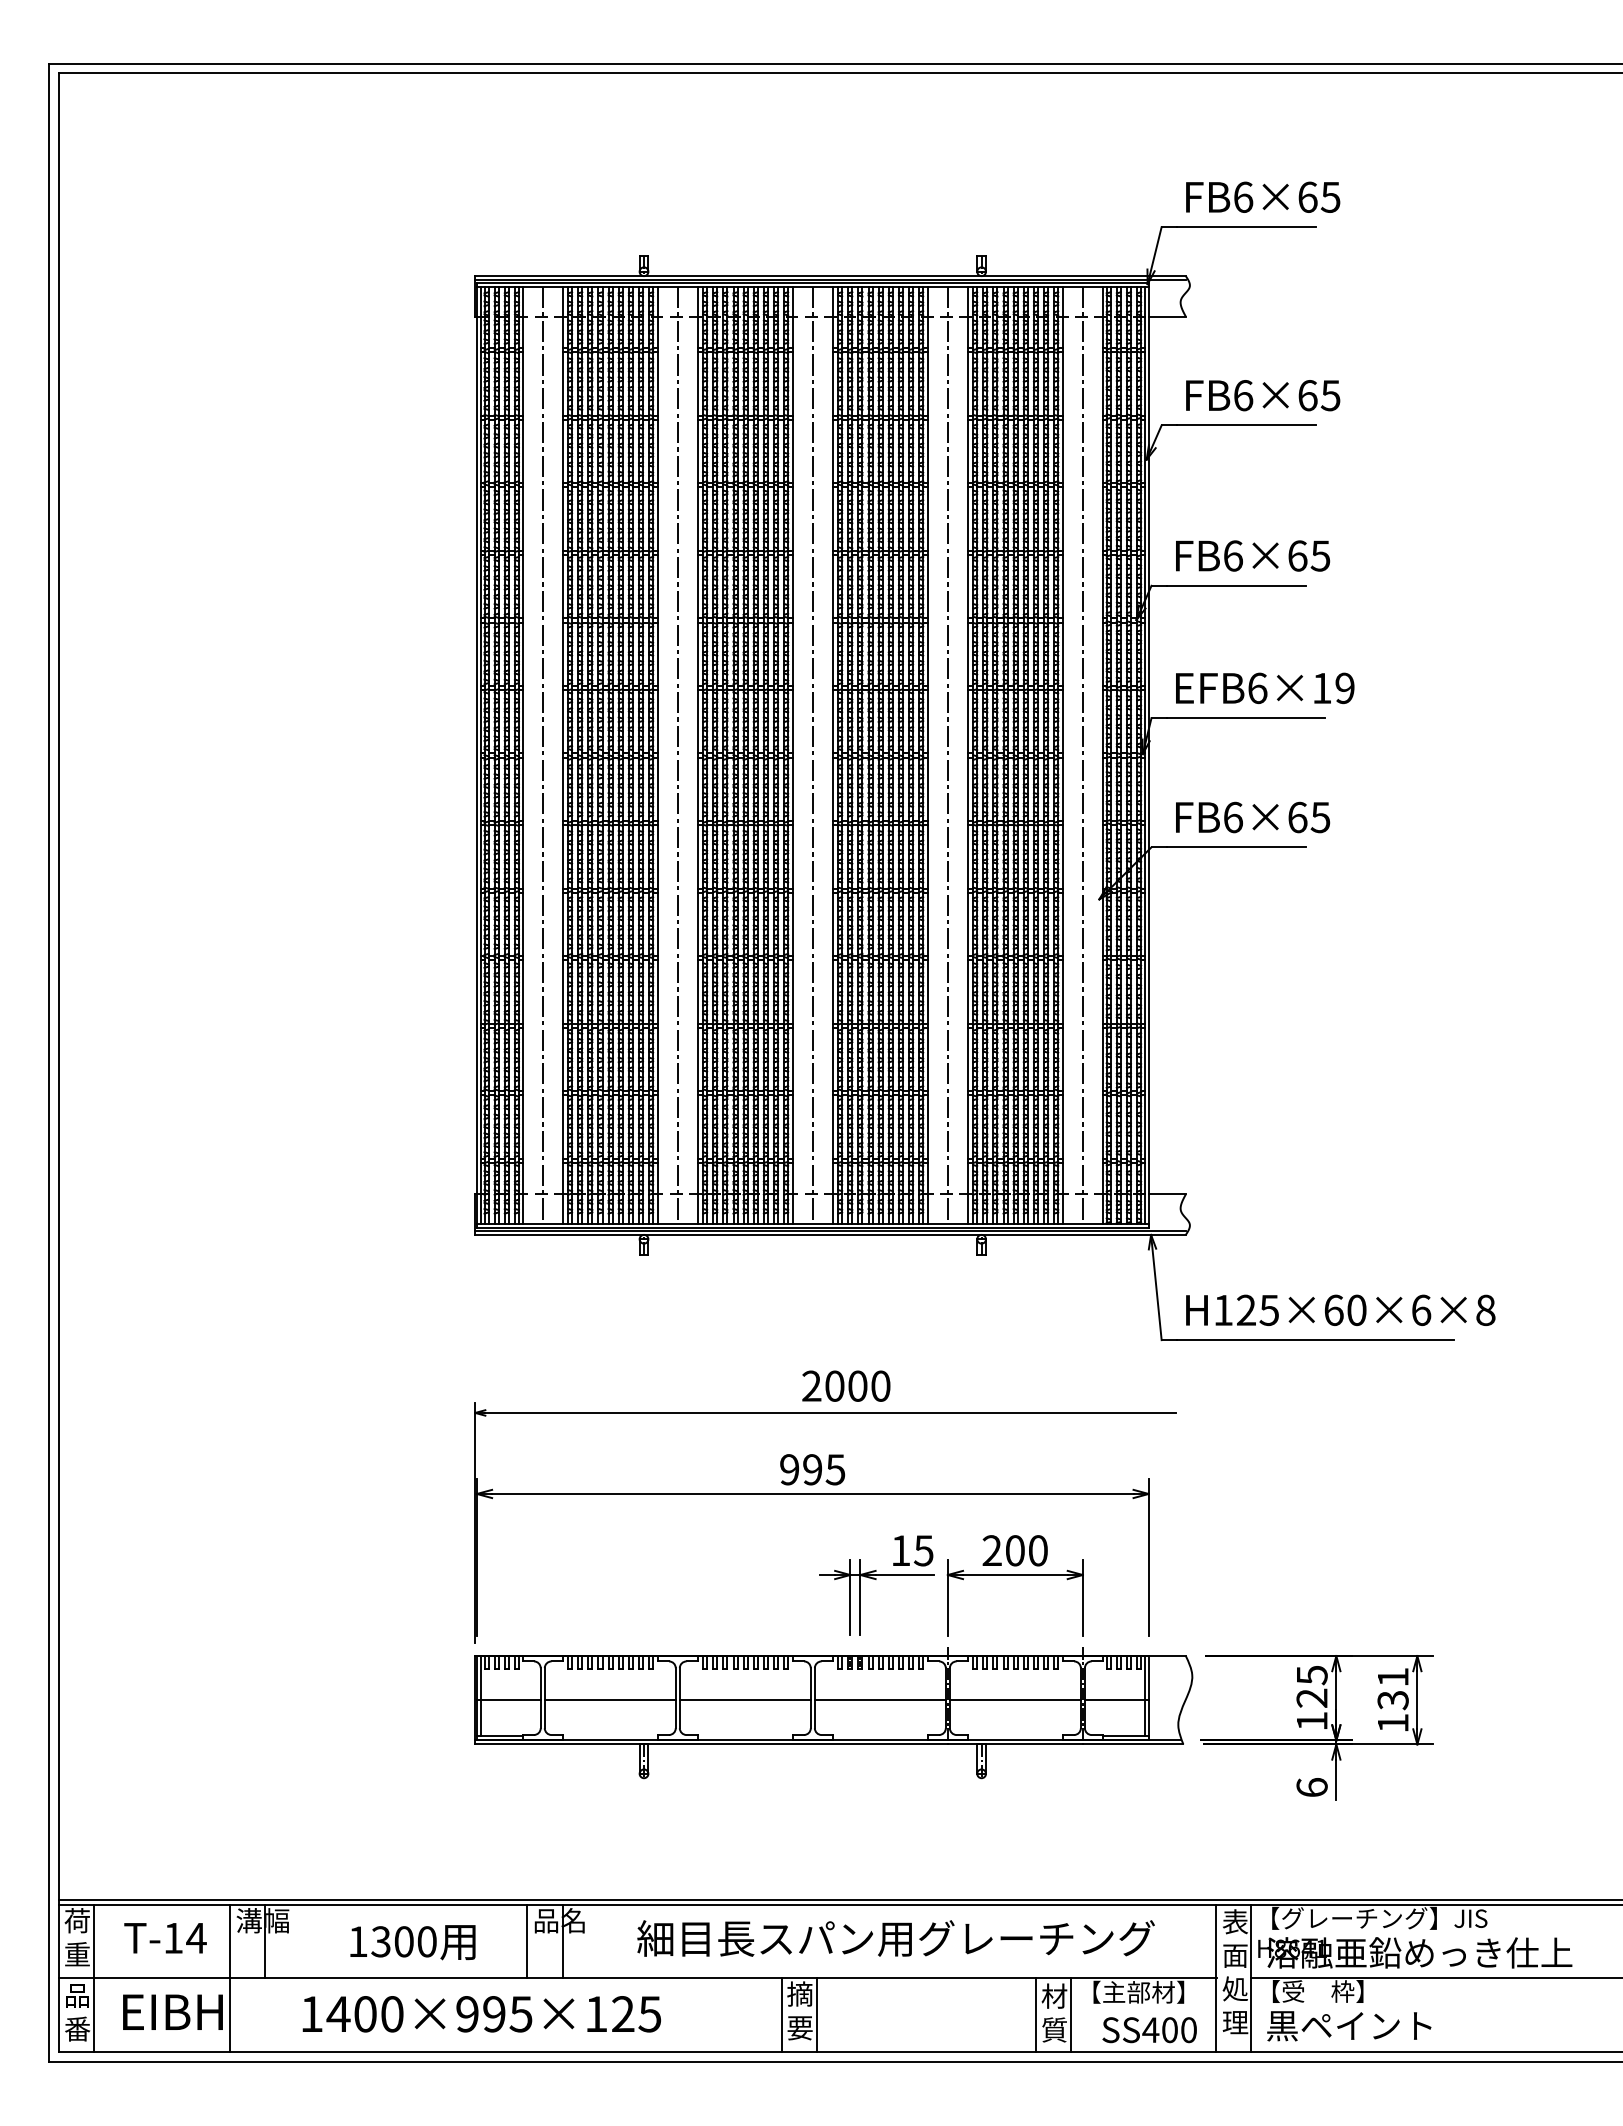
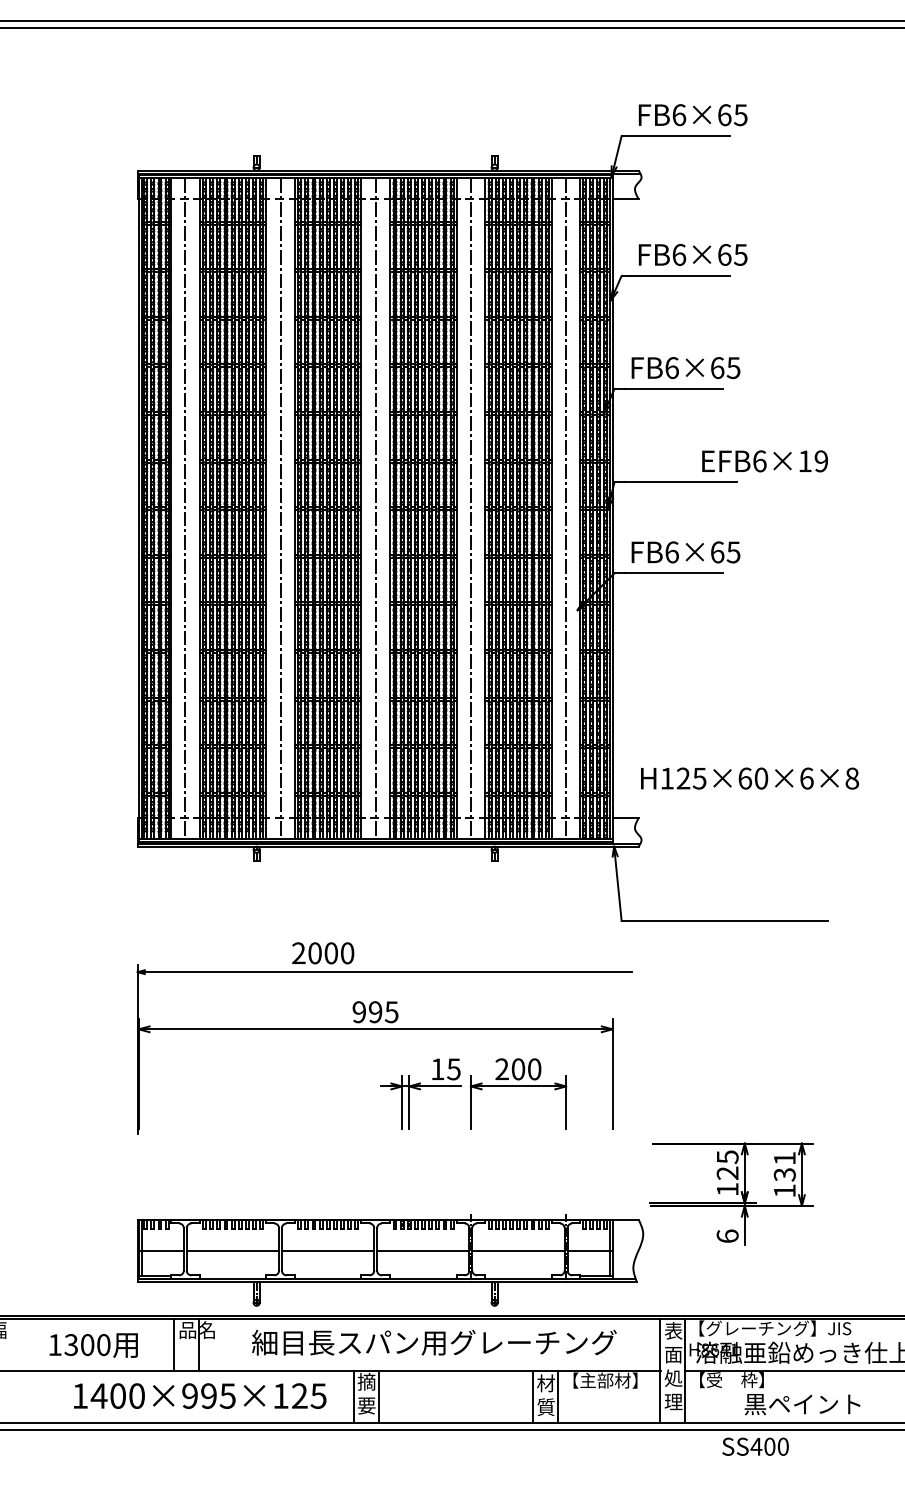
text: (1265, 688) -> (765, 461), moved
text: (1340, 1309) -> (749, 777), moved
text: (846, 1385) -> (323, 952), moved
part: (833, 1713) -> (390, 1260), moved
text: (481, 2014) -> (199, 1396), moved
text: (1349, 2026) -> (802, 1404), moved
text: (1149, 2030) -> (755, 1447), moved

